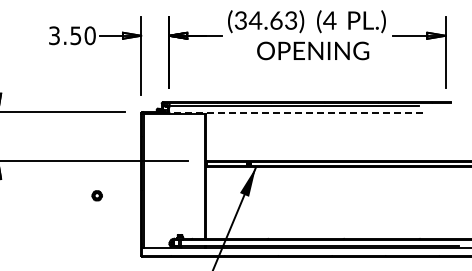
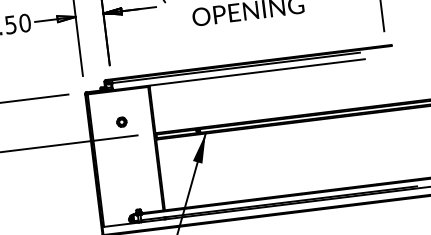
line: (296, 112) -> (239, 74), dashed -> solid
part: (96, 195) -> (121, 121), moved

